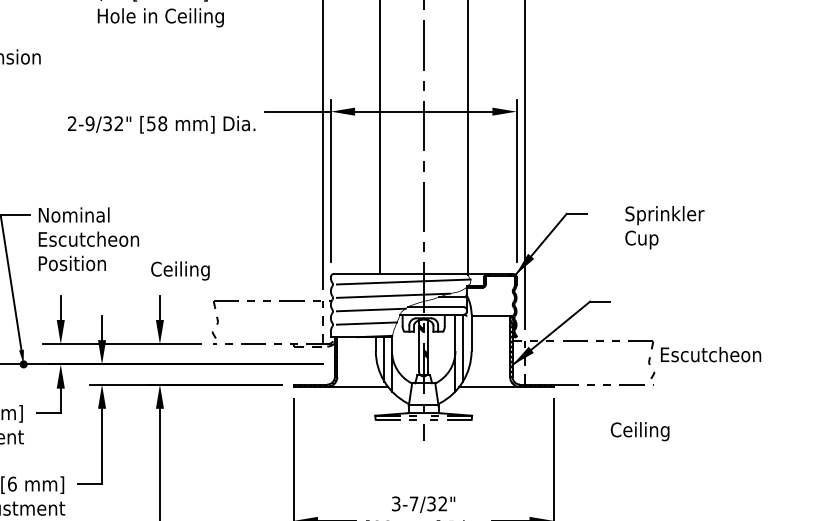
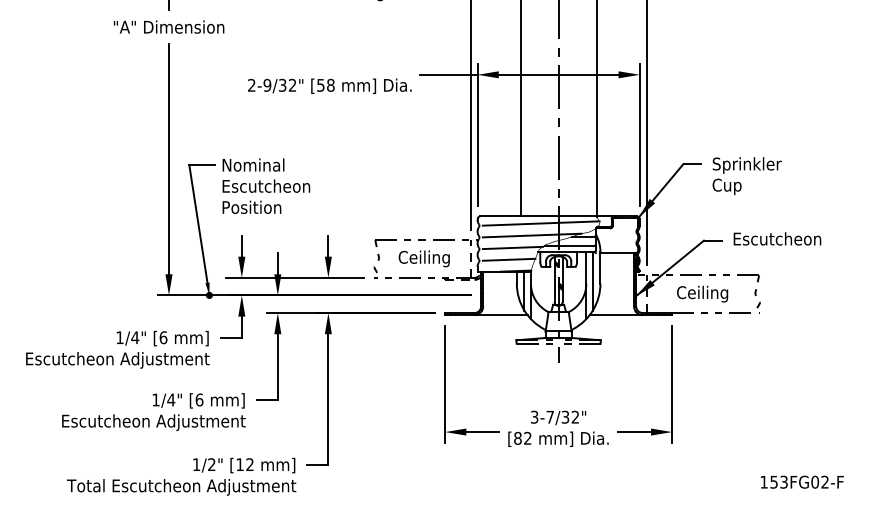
text: (664, 228) -> (746, 176), moved
text: (179, 270) -> (423, 258), moved
text: (711, 354) -> (777, 238), moved
text: (640, 430) -> (702, 293), moved

